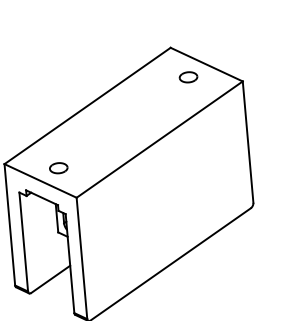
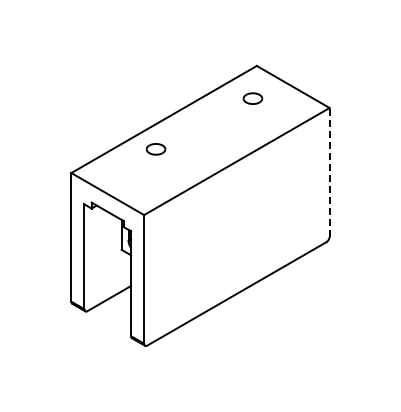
part: (188, 77) -> (252, 98), moved
line: (247, 141) -> (329, 171), solid -> dashed
part: (58, 168) -> (155, 149), moved

